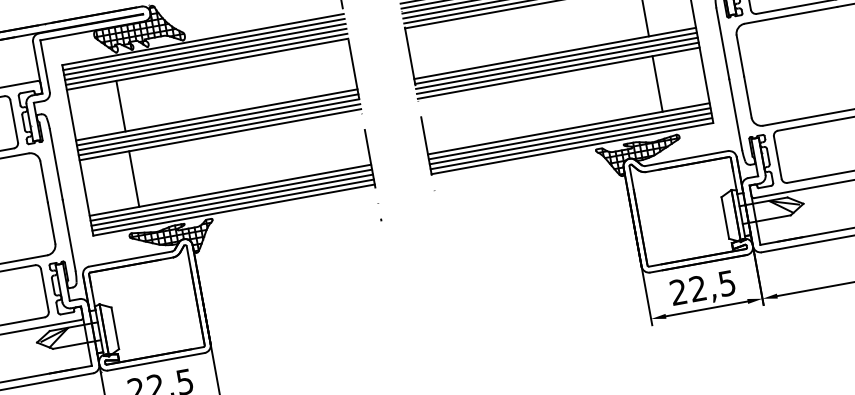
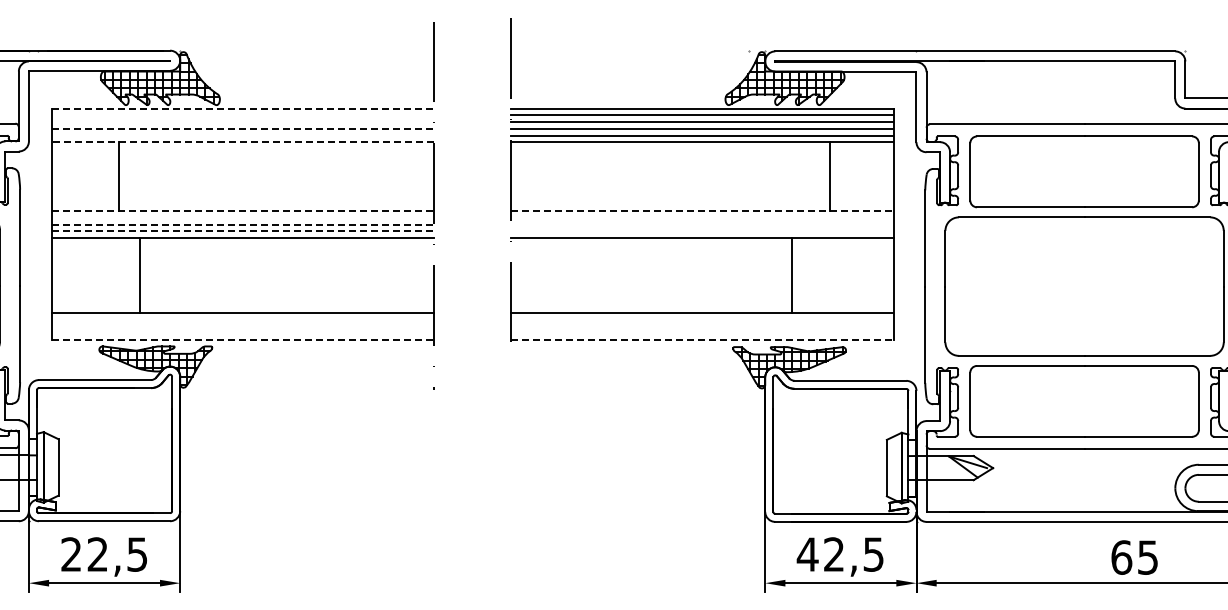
line: (203, 39) -> (243, 108), solid -> dashed
line: (203, 44) -> (242, 115), removed
line: (204, 49) -> (242, 122), removed
line: (555, 53) -> (703, 211), solid -> dashed
line: (206, 54) -> (243, 128), solid -> dashed
line: (556, 58) -> (702, 217), removed
line: (206, 59) -> (242, 135), removed
line: (556, 63) -> (702, 224), removed
line: (207, 64) -> (242, 142), solid -> dashed
line: (557, 68) -> (702, 231), removed
line: (657, 83) -> (791, 275), moved
line: (217, 115) -> (243, 211), solid -> dashed
line: (217, 119) -> (242, 217), removed
line: (218, 124) -> (243, 224), solid -> dashed
line: (219, 129) -> (243, 231), solid -> dashed
line: (569, 133) -> (702, 320), removed
line: (570, 138) -> (702, 326), removed
line: (571, 143) -> (702, 333), removed
line: (572, 148) -> (702, 340), solid -> dashed
line: (134, 178) -> (140, 275), moved
line: (231, 195) -> (242, 320), removed
line: (231, 199) -> (242, 326), removed
line: (232, 205) -> (242, 333), removed
line: (234, 210) -> (243, 340), solid -> dashed
text: (678, 292) -> (807, 554), 22,5 -> 42,5

